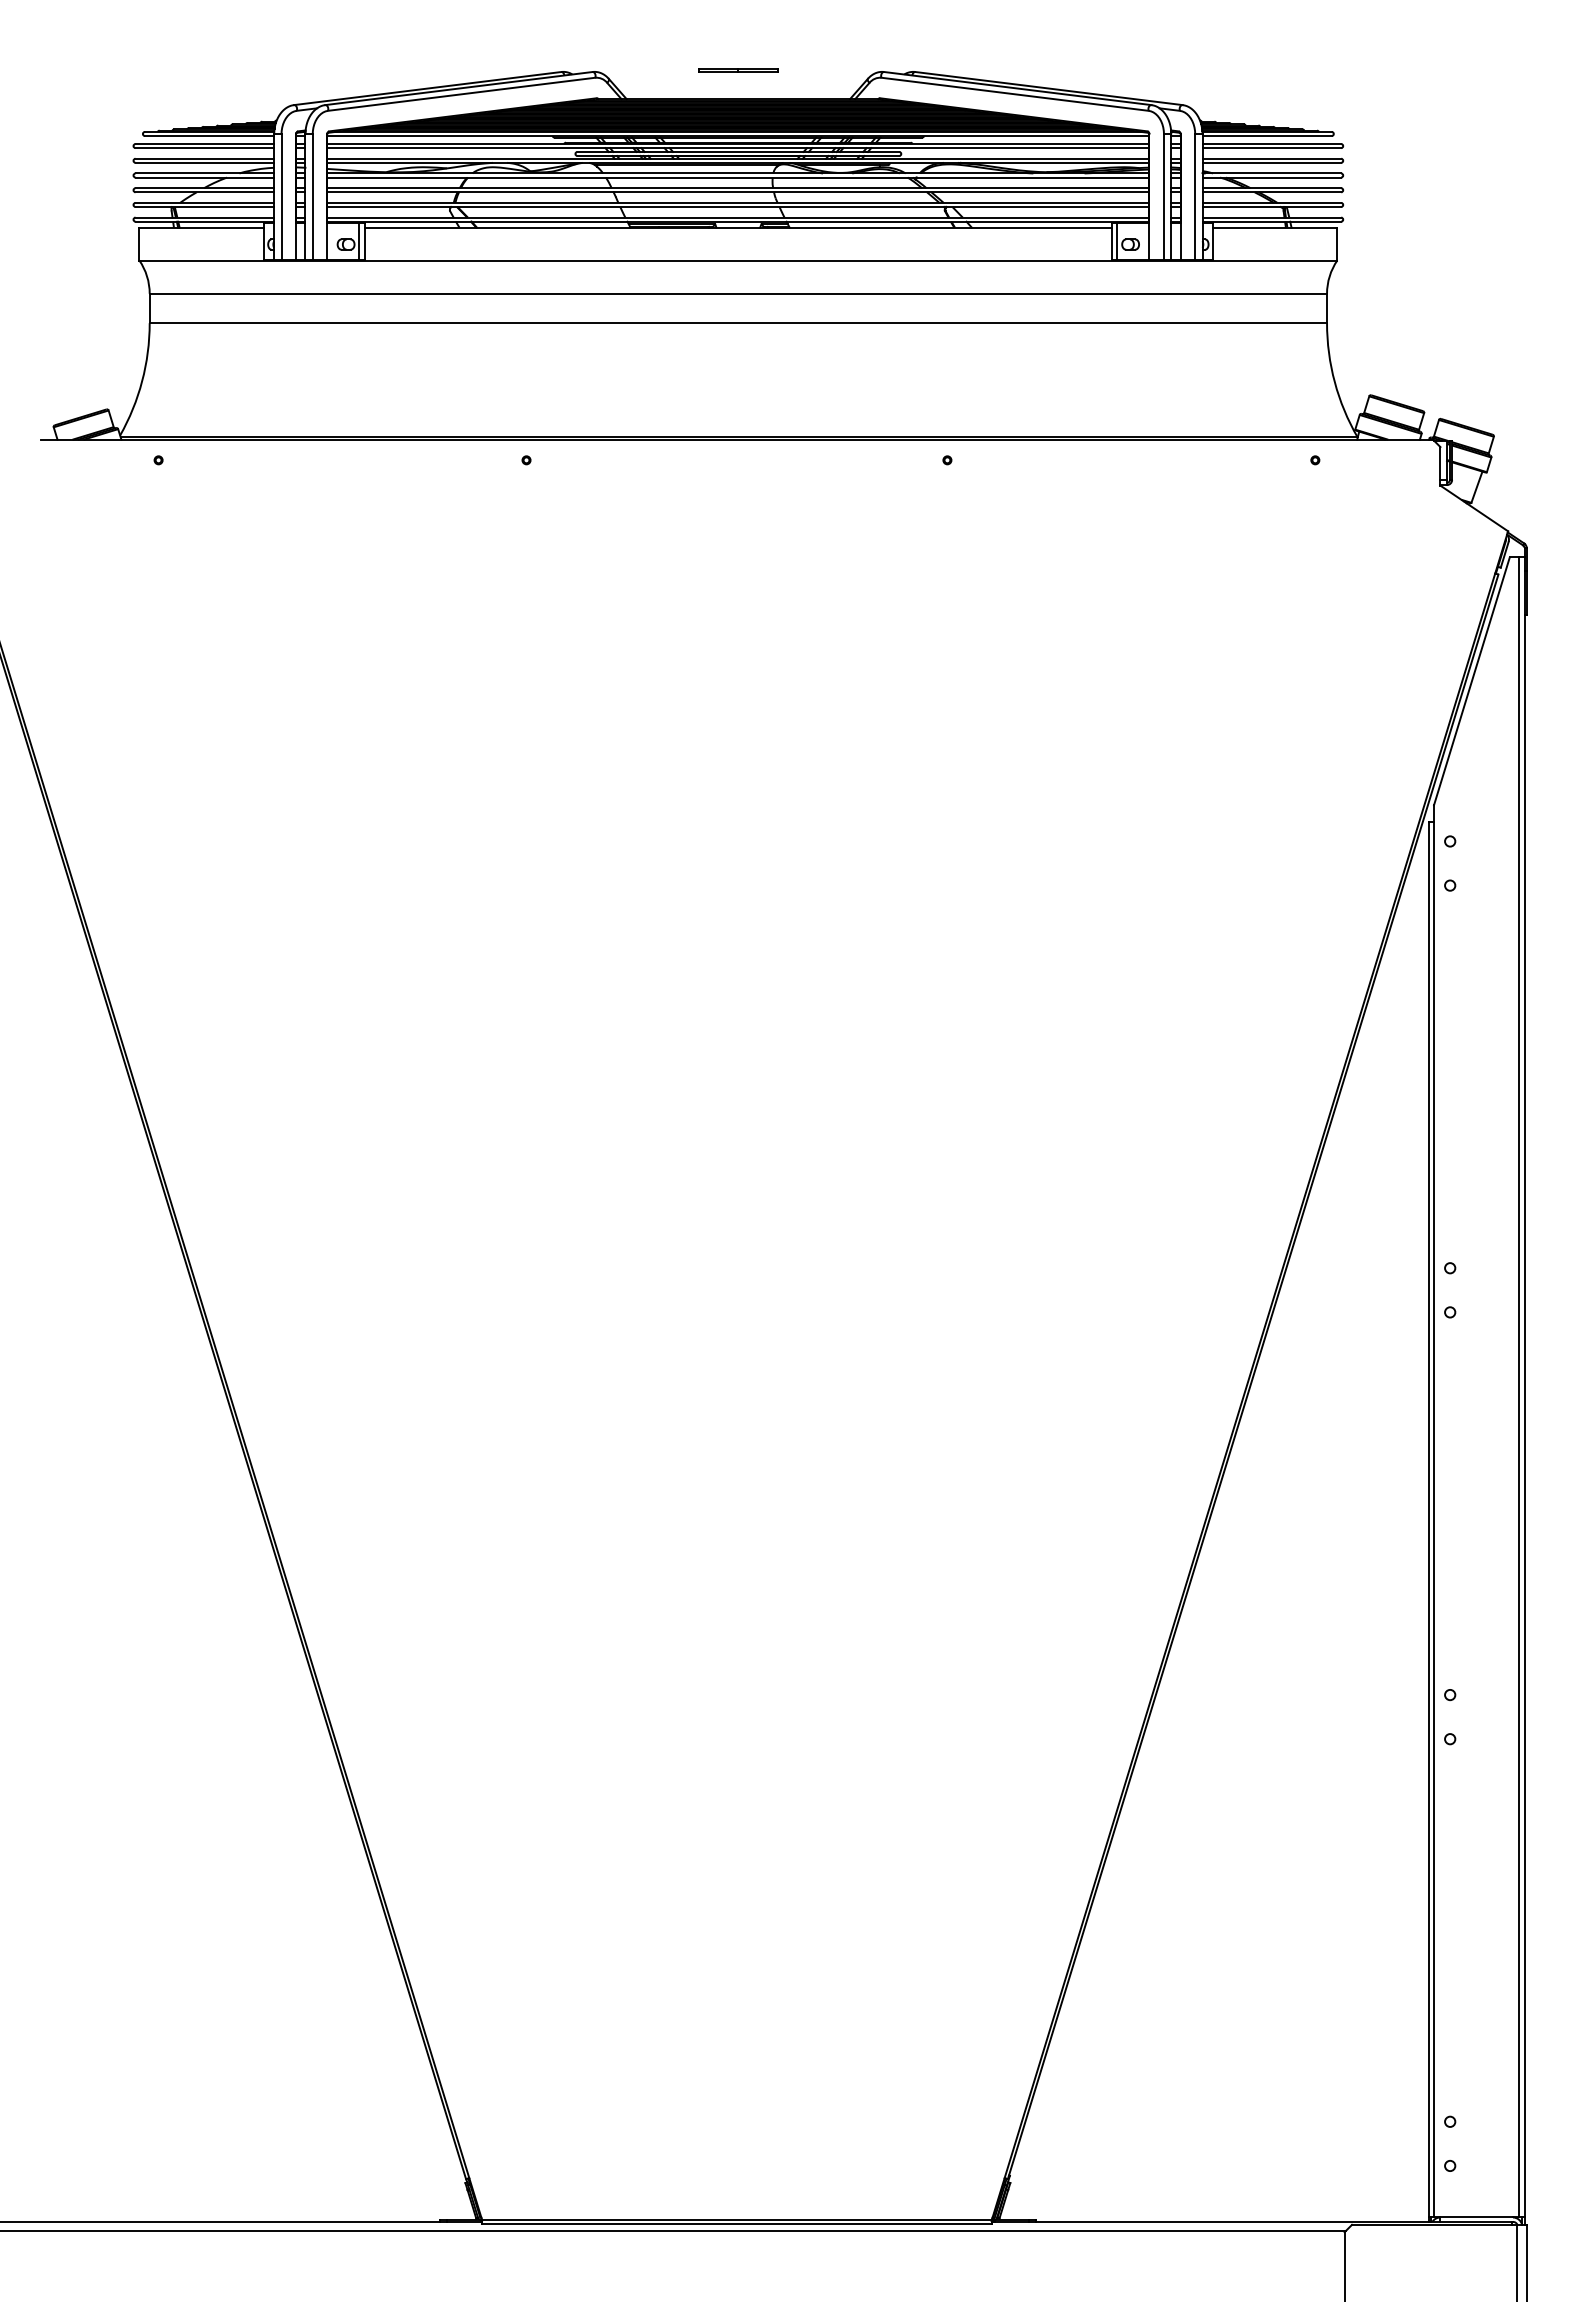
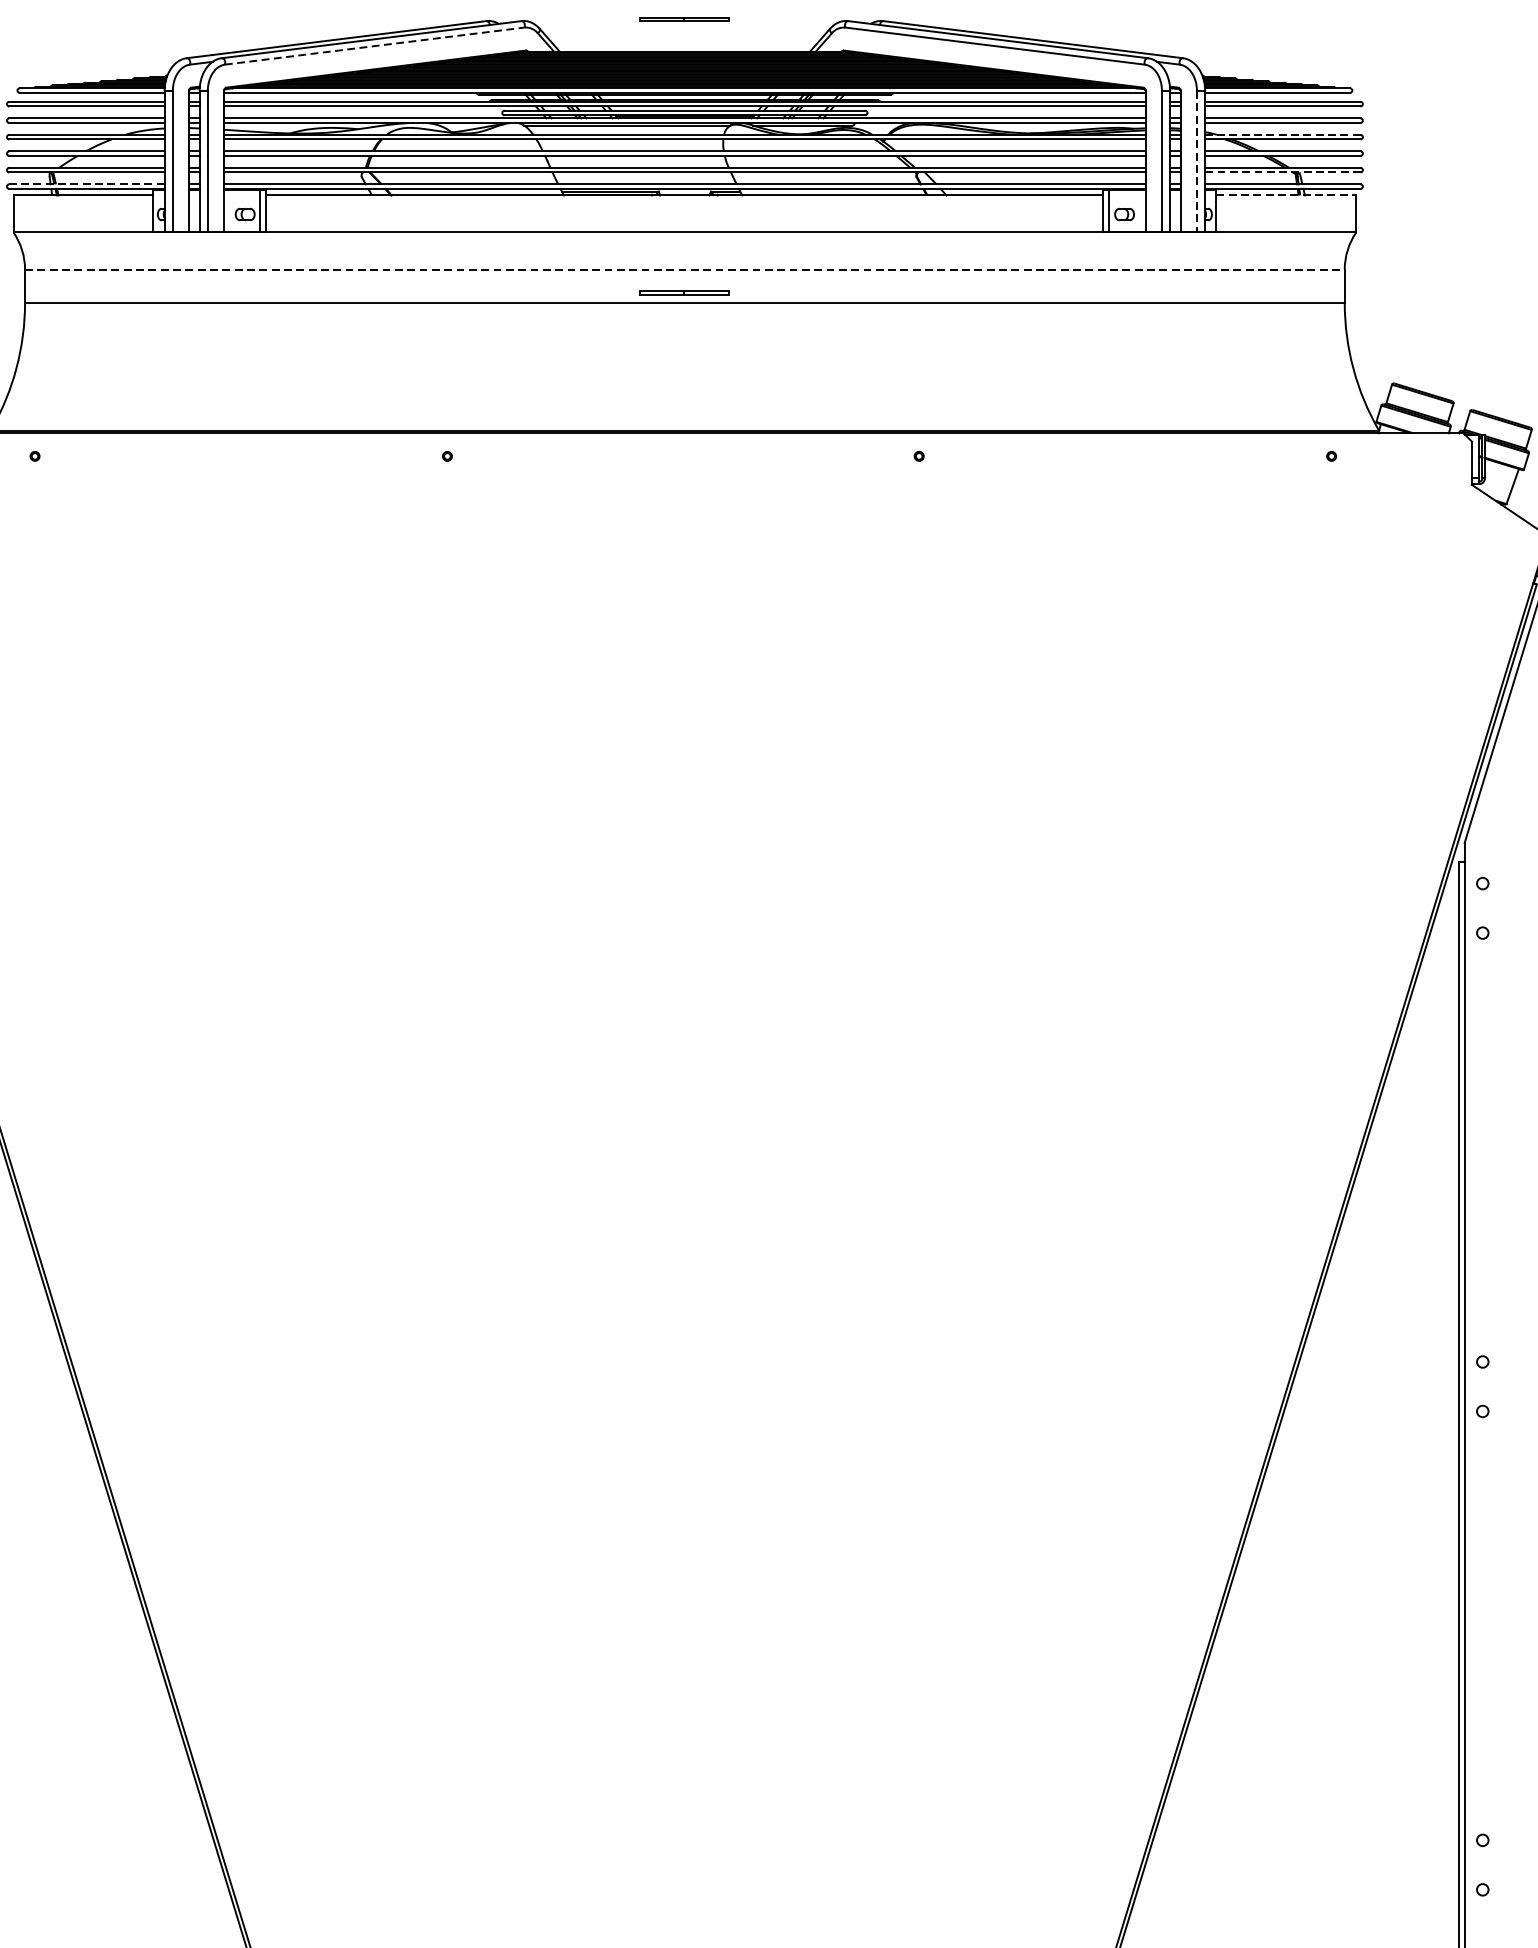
line: (461, 94) -> (374, 46), solid -> dashed
line: (1271, 173) -> (1282, 134), solid -> dashed
line: (1195, 197) -> (1197, 161), solid -> dashed
line: (1272, 207) -> (1283, 172), solid -> dashed
line: (204, 217) -> (86, 184), solid -> dashed
line: (1275, 227) -> (1286, 195), solid -> dashed
line: (738, 293) -> (685, 269), solid -> dashed
line: (738, 314) -> (685, 292), added

